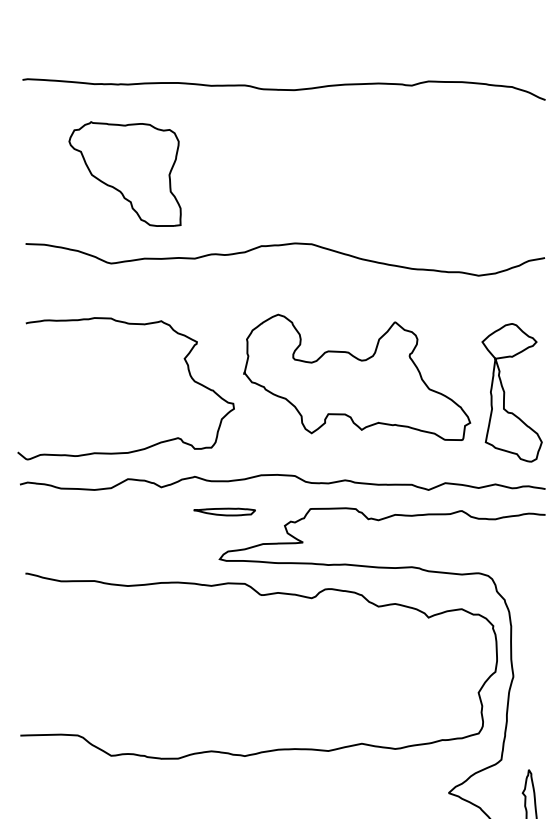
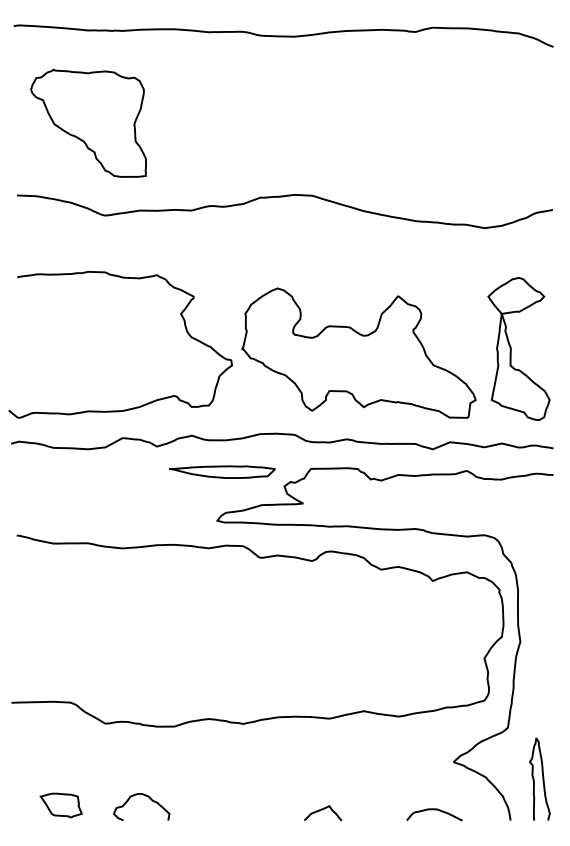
part: (125, 173) -> (88, 122), moved
part: (356, 376) -> (358, 352), moved
part: (224, 511) -> (222, 471), size x1.67

